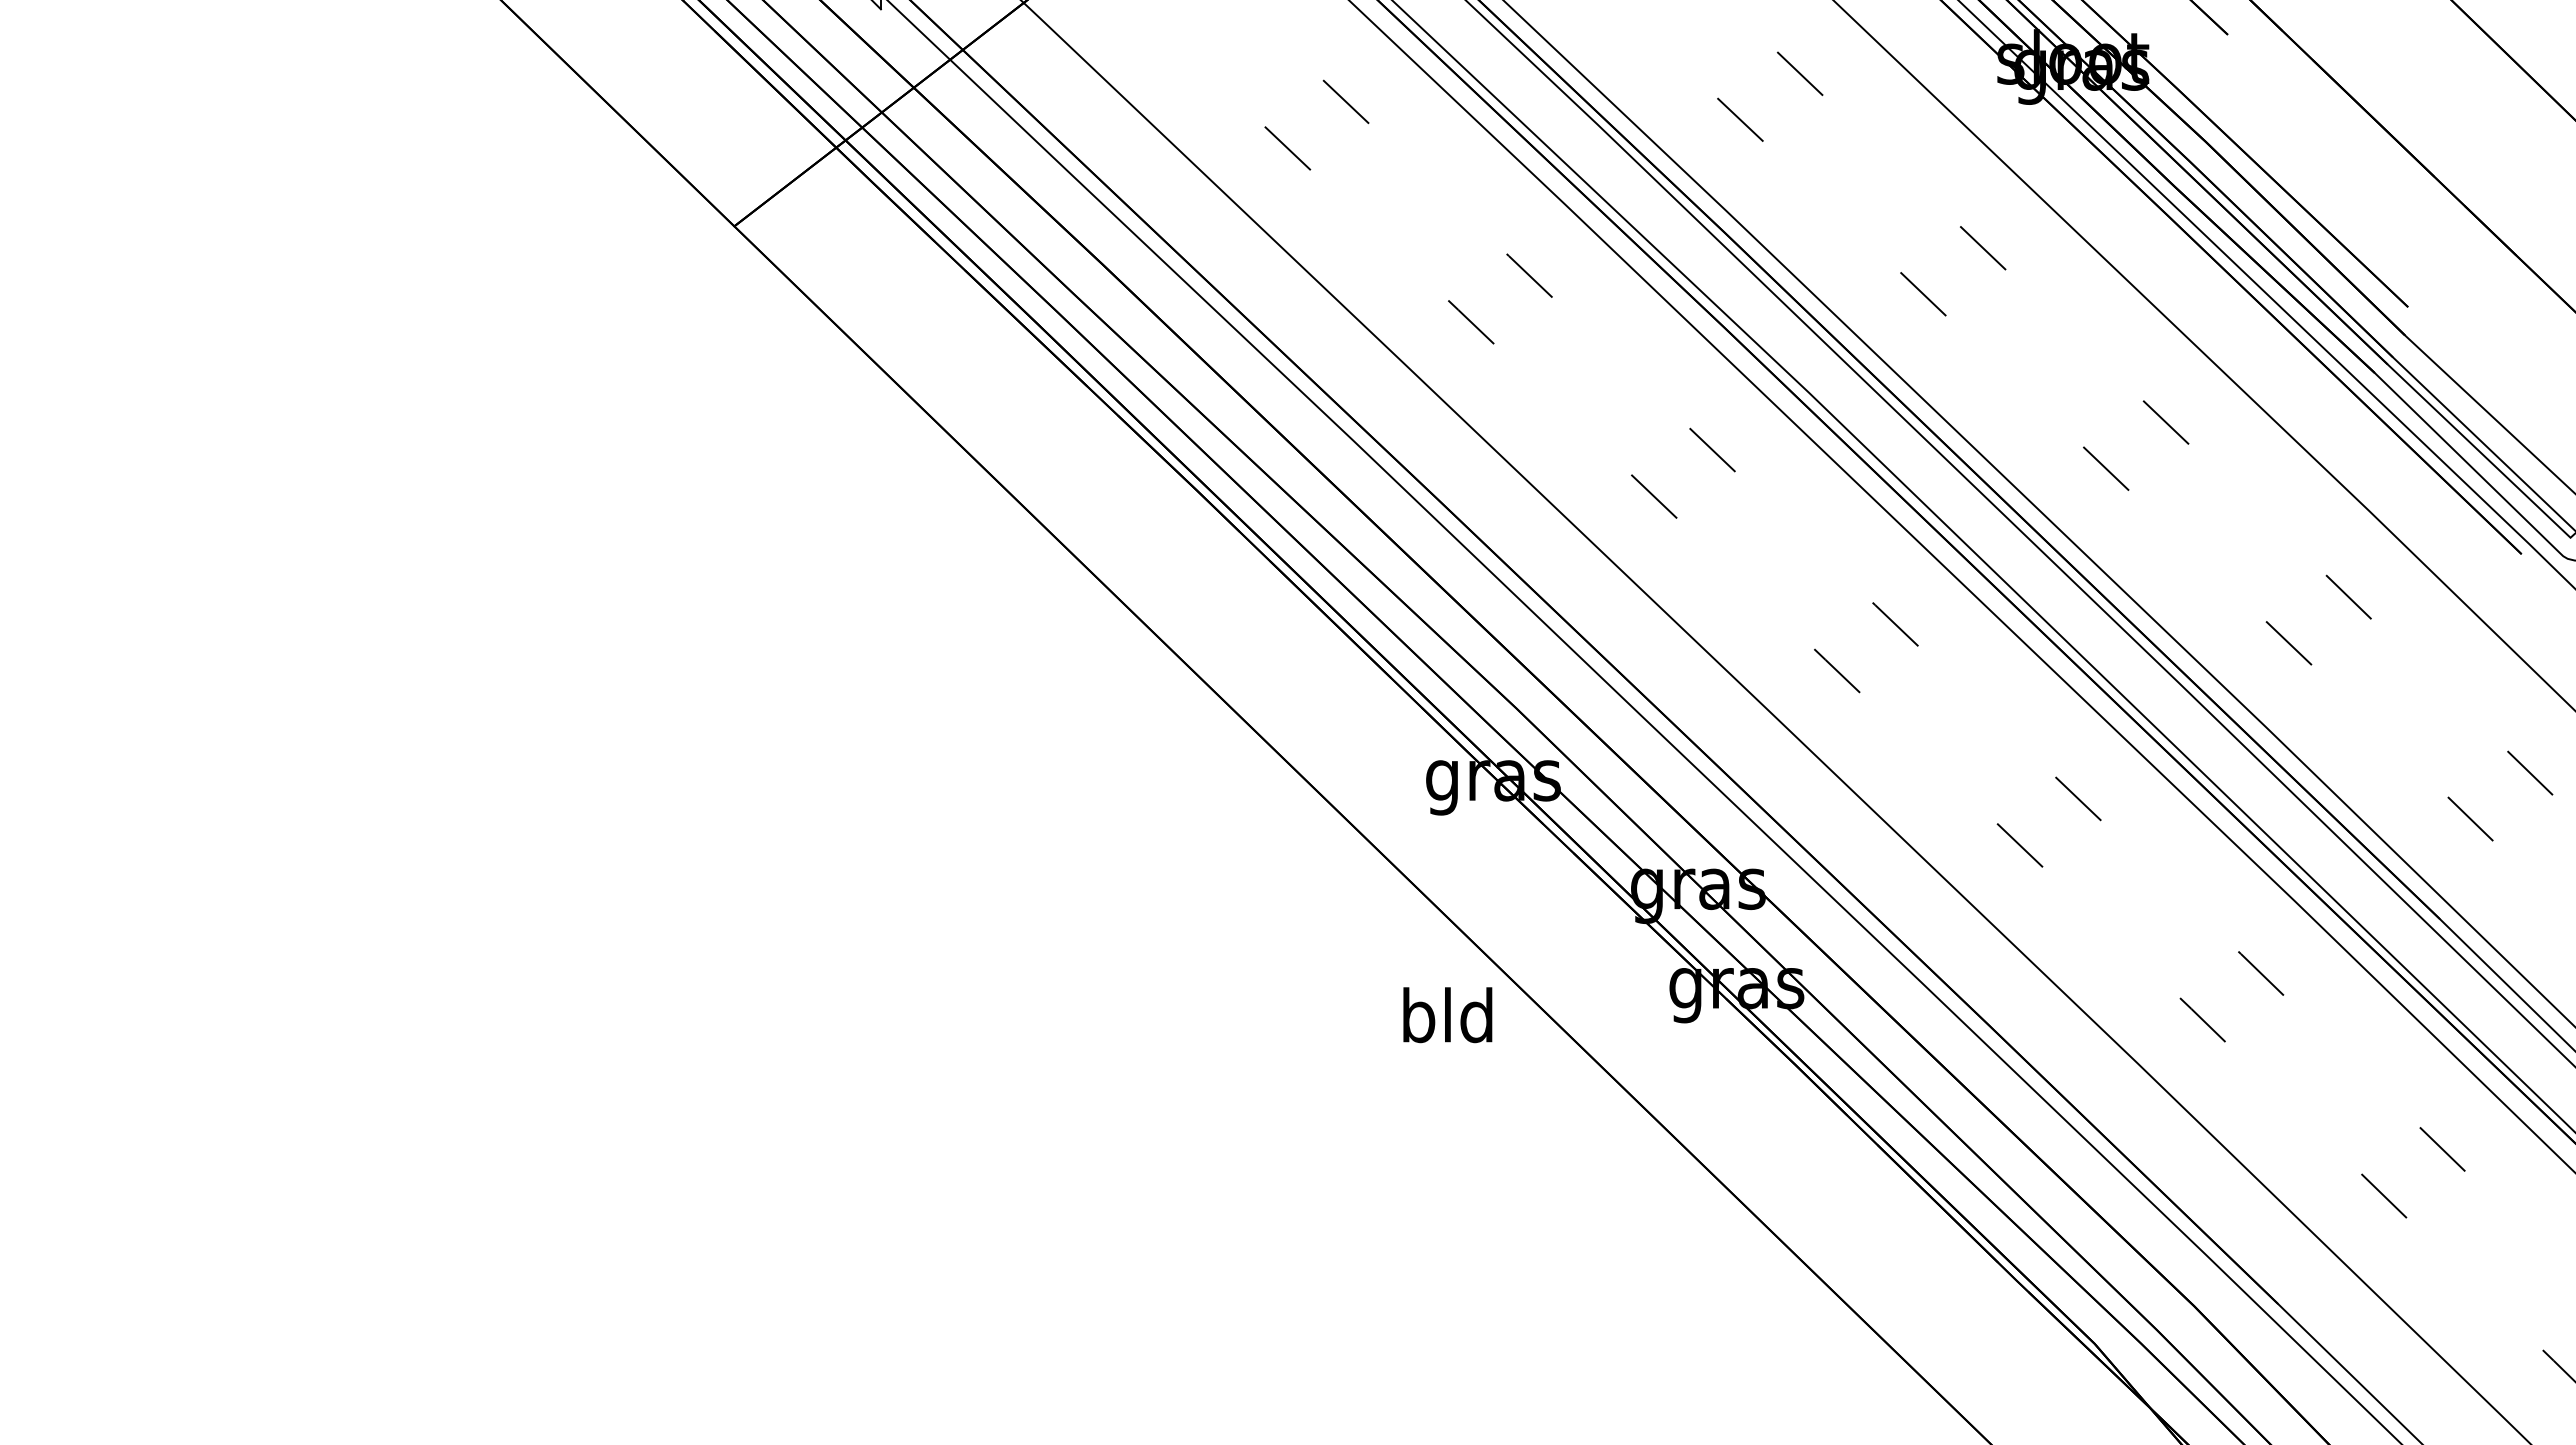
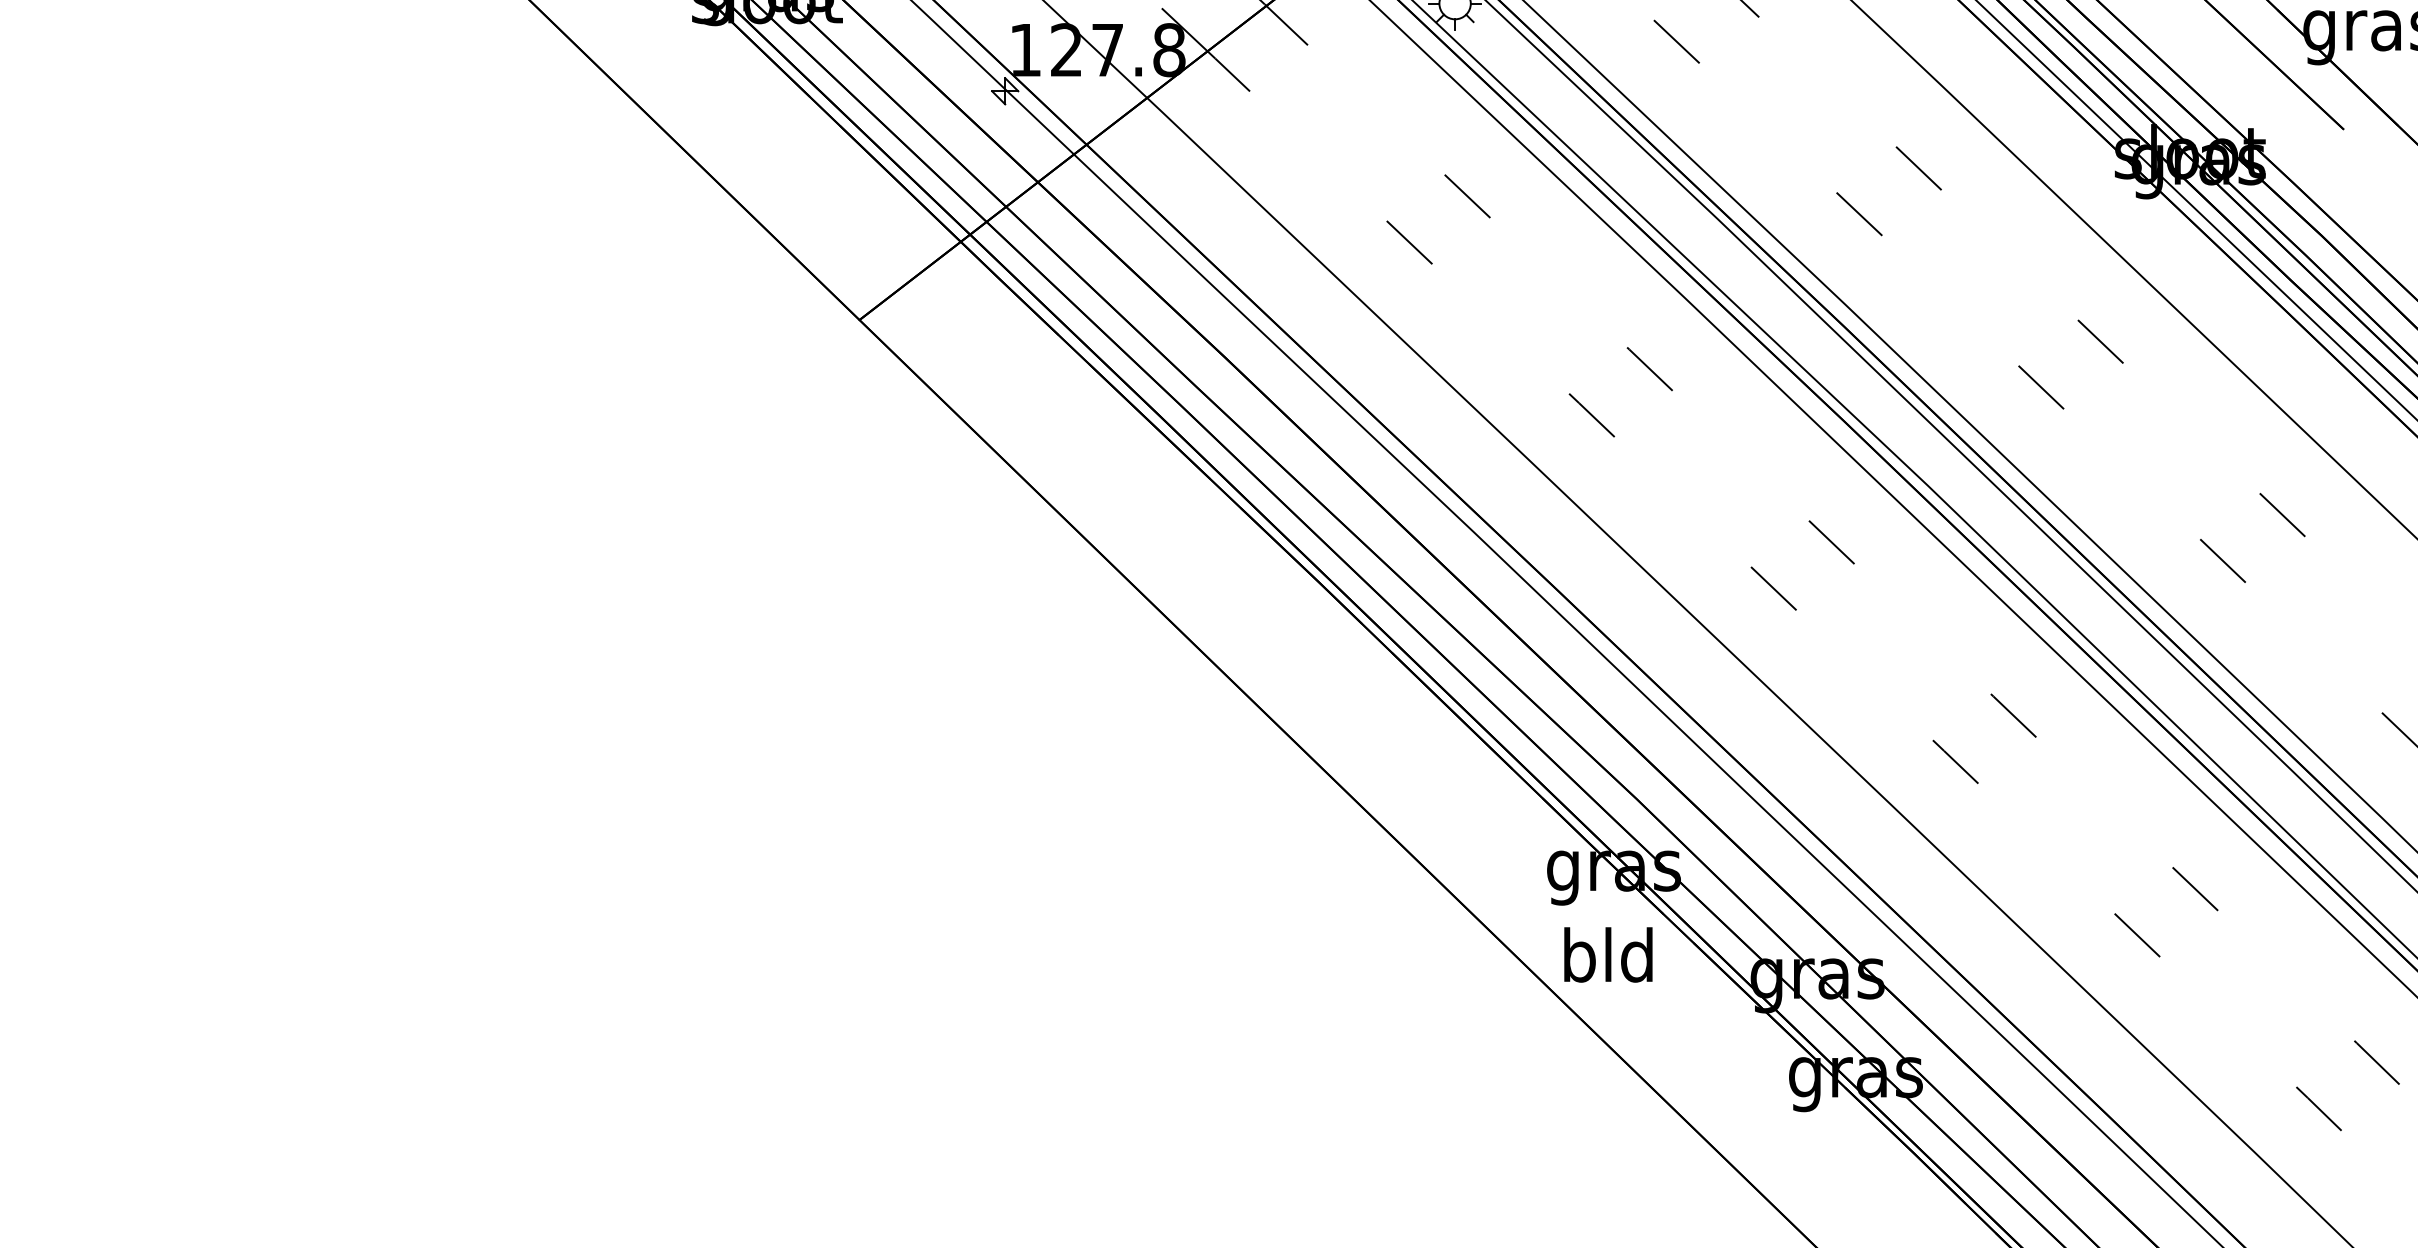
text: (1447, 1015) -> (1608, 955), moved

